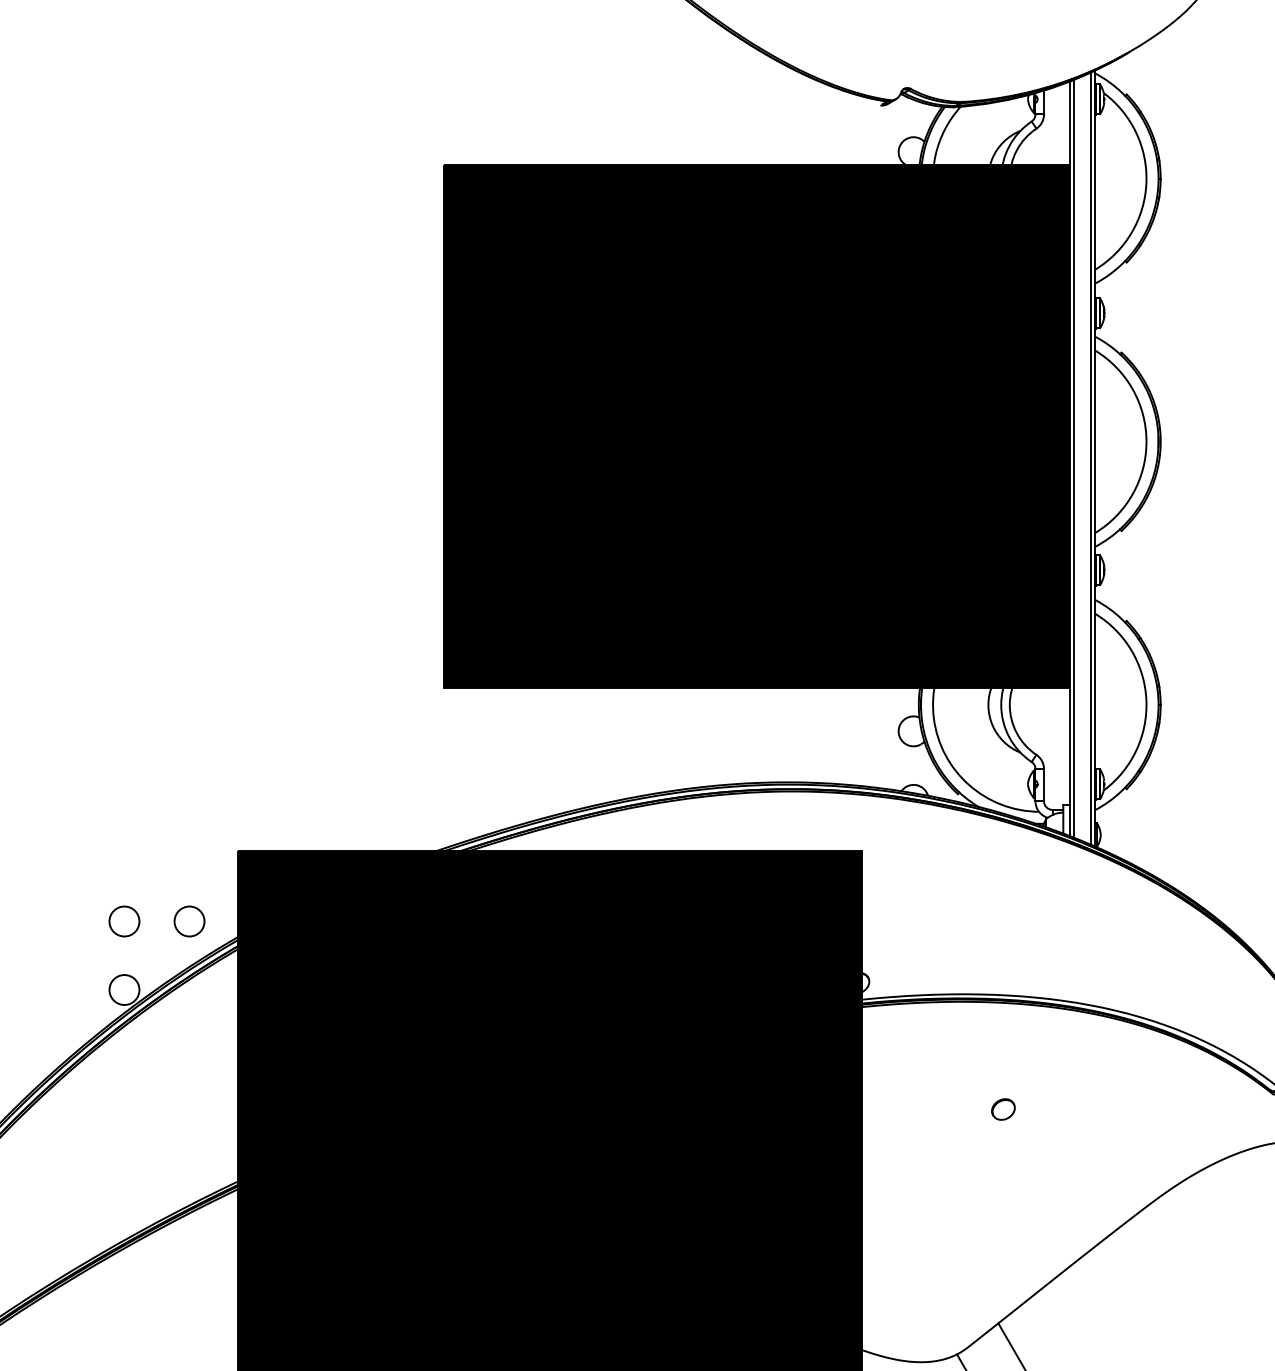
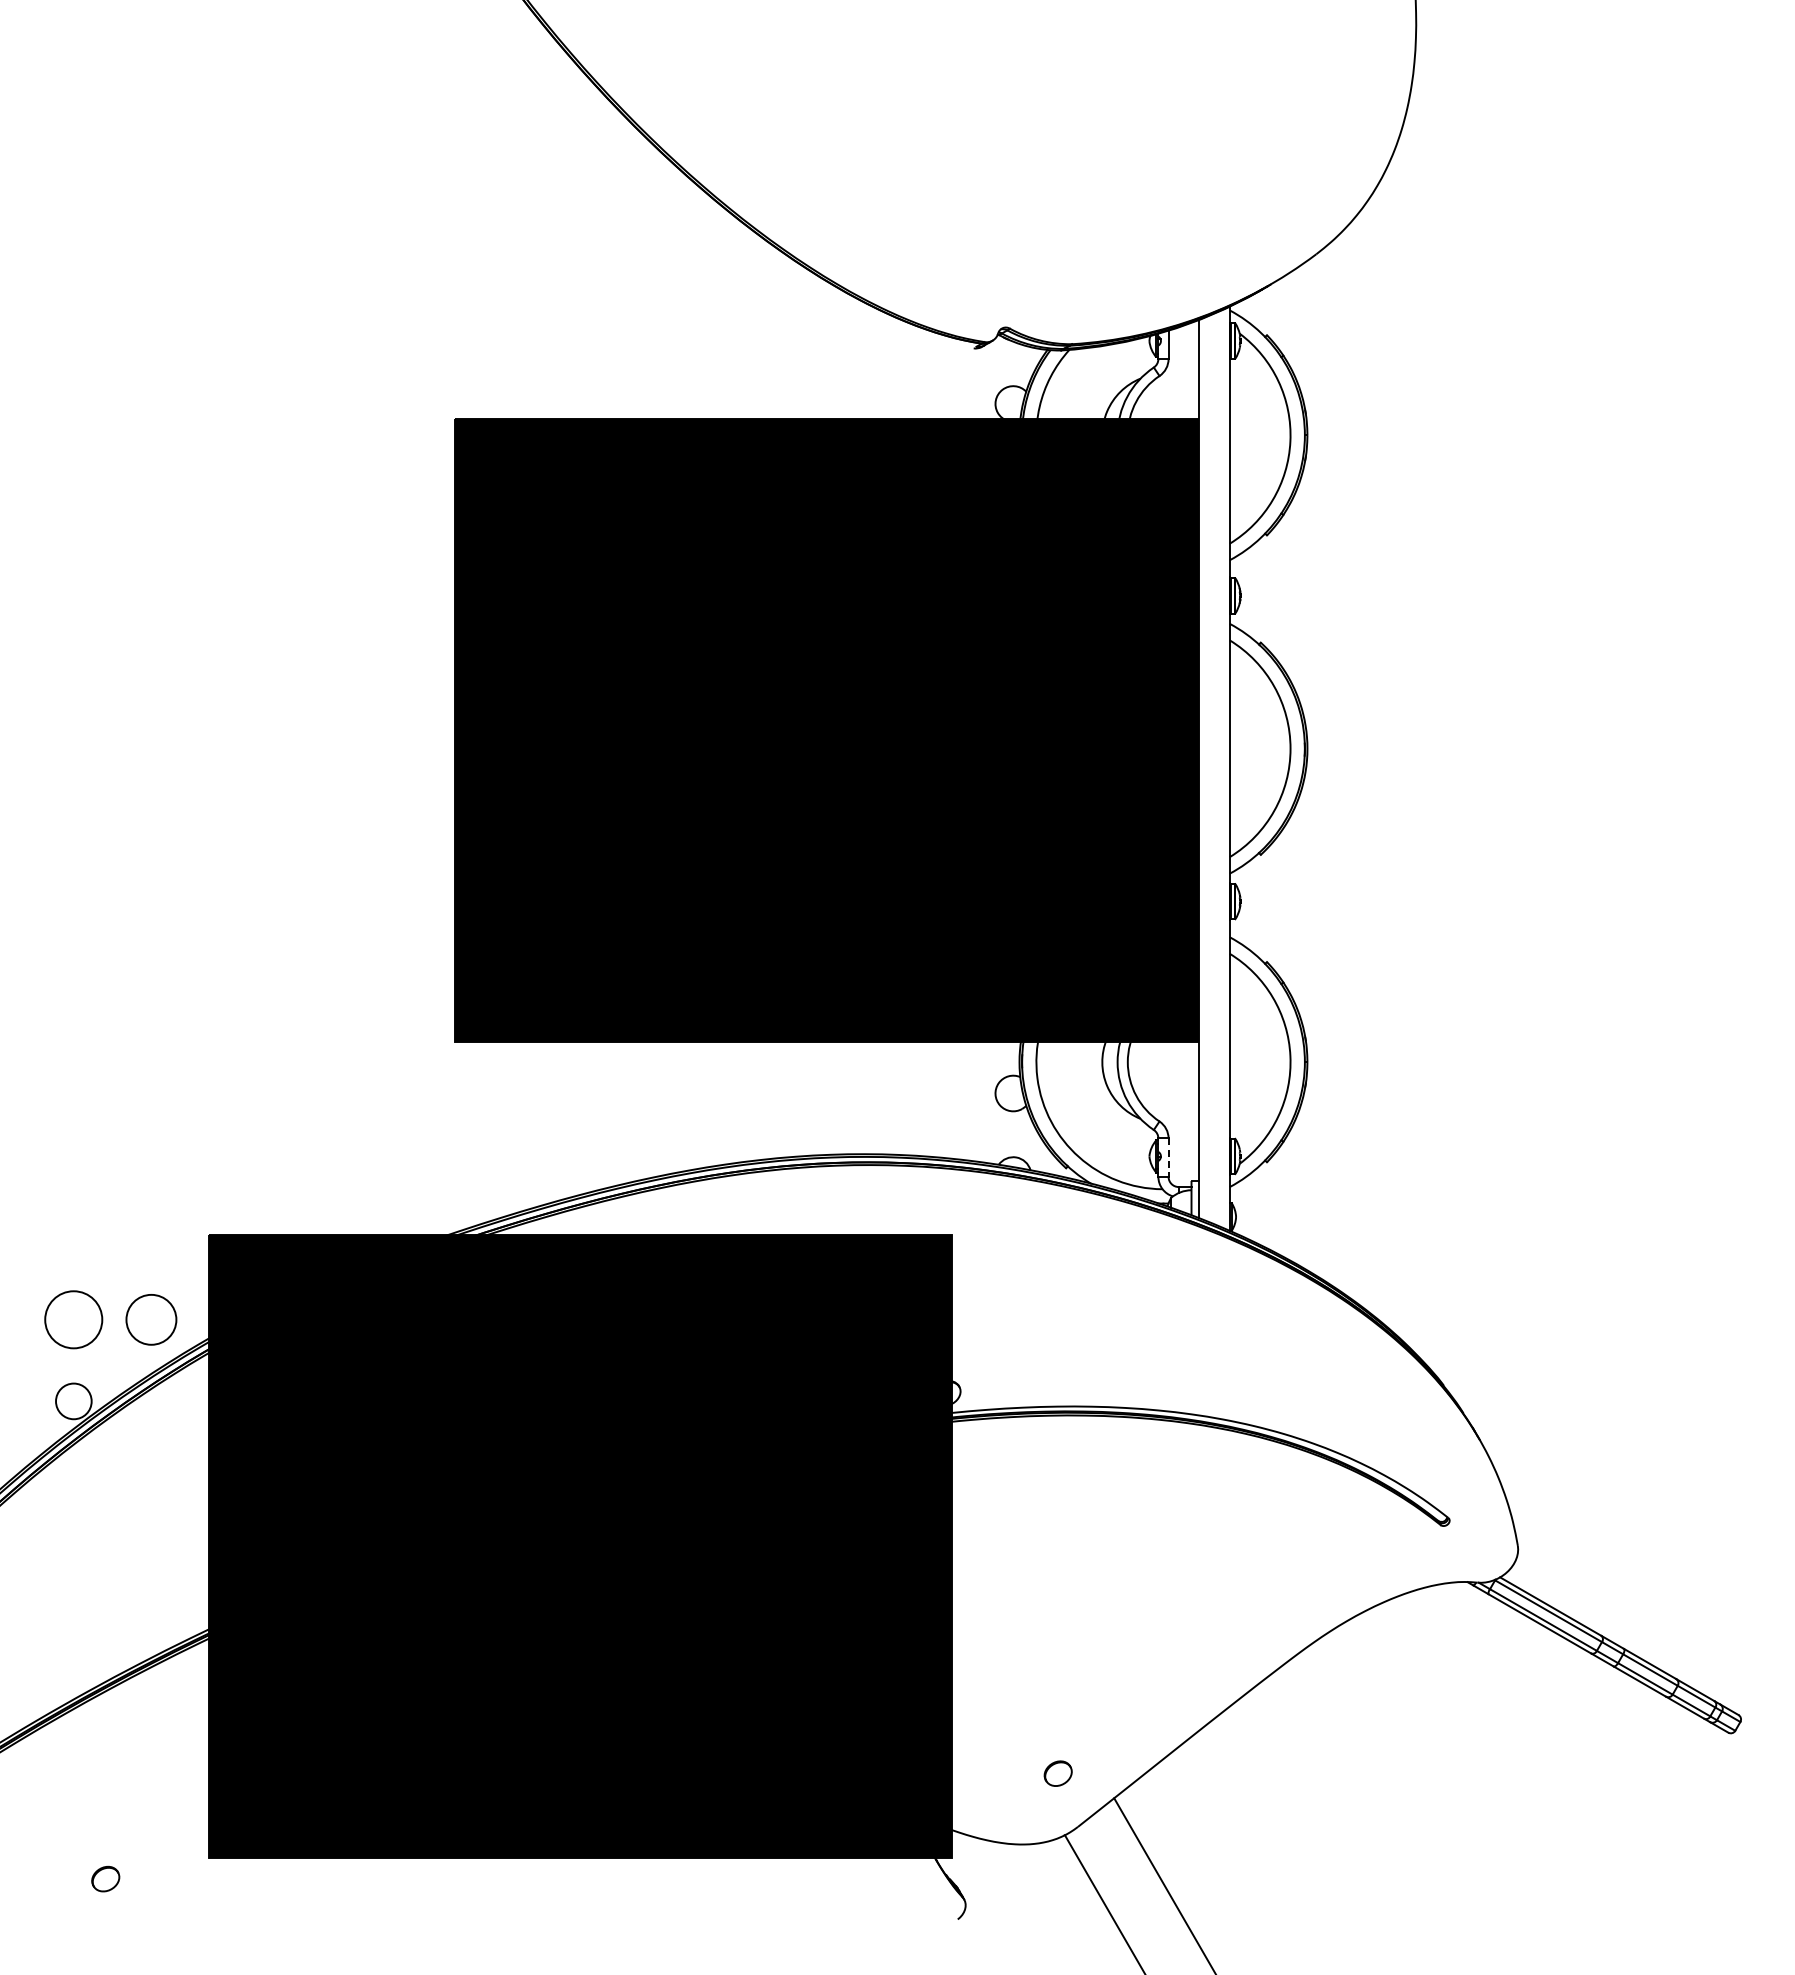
line: (1091, 458) -> (1224, 768), removed
line: (1074, 459) -> (1204, 769), removed
line: (1043, 785) -> (1168, 1158), solid -> dashed
circle: (124, 921) -> (73, 1319), size x1.6
circle: (188, 921) -> (150, 1319), size x1.4
part: (1002, 1109) -> (1057, 1773), moved

